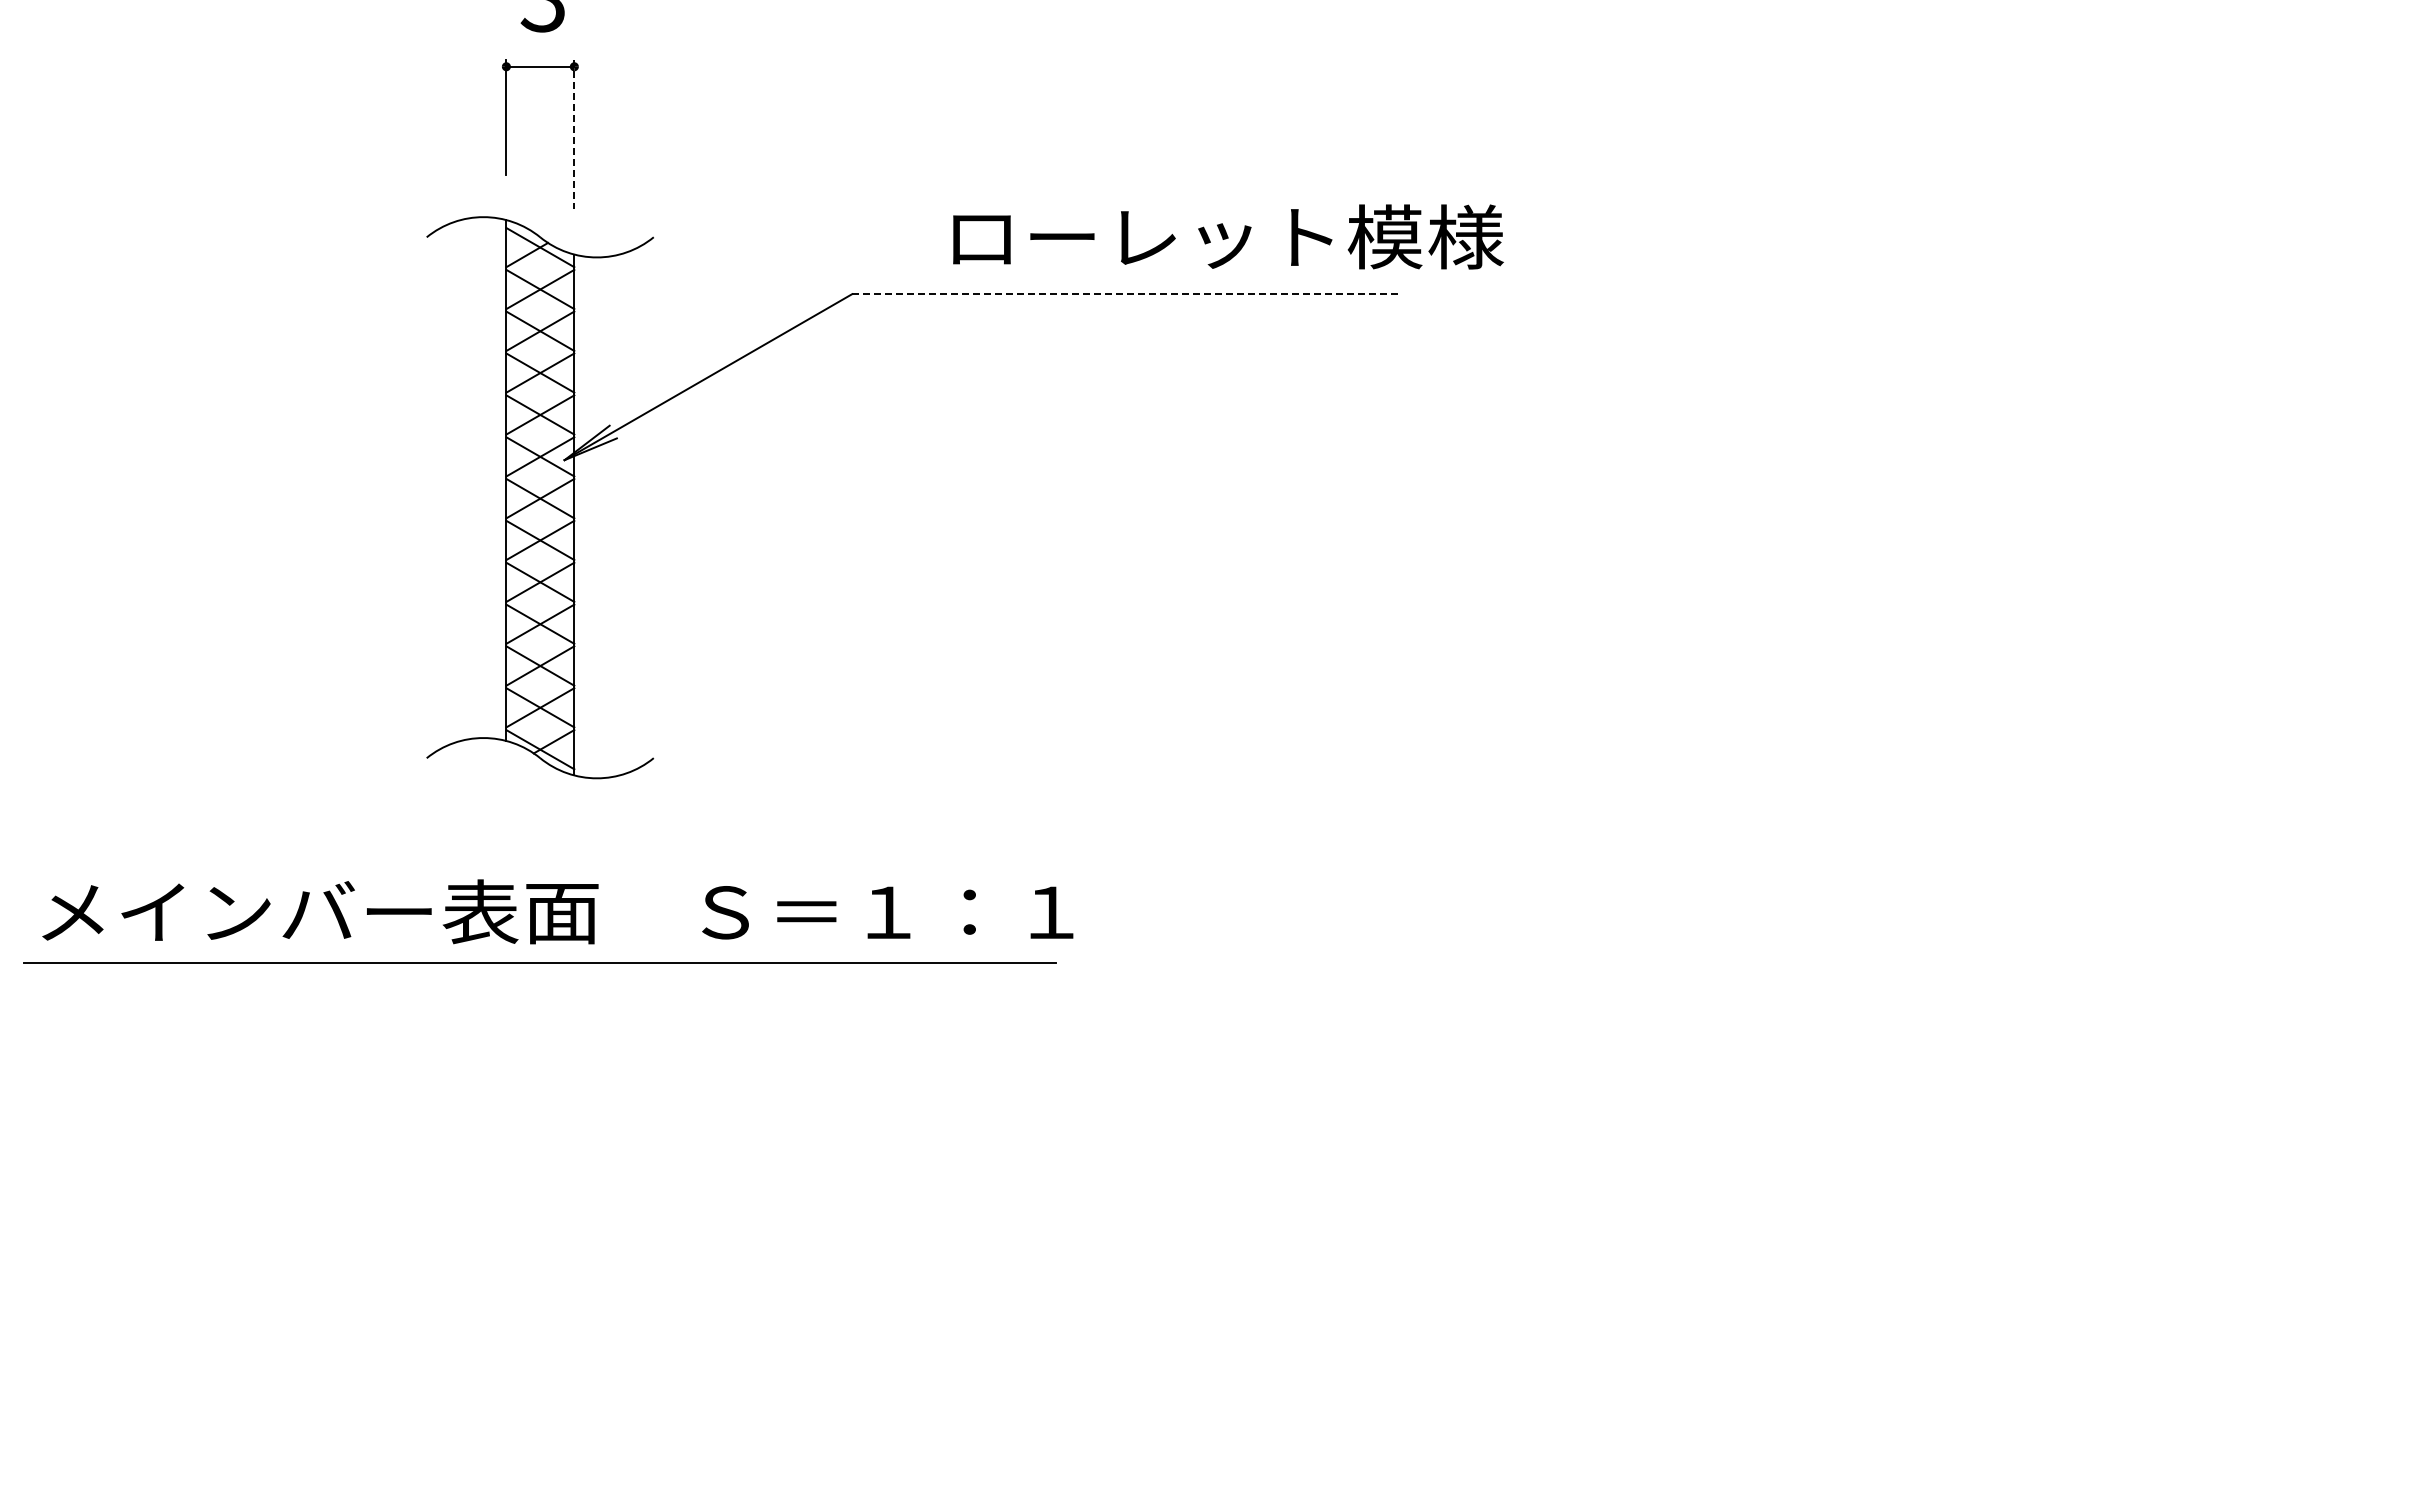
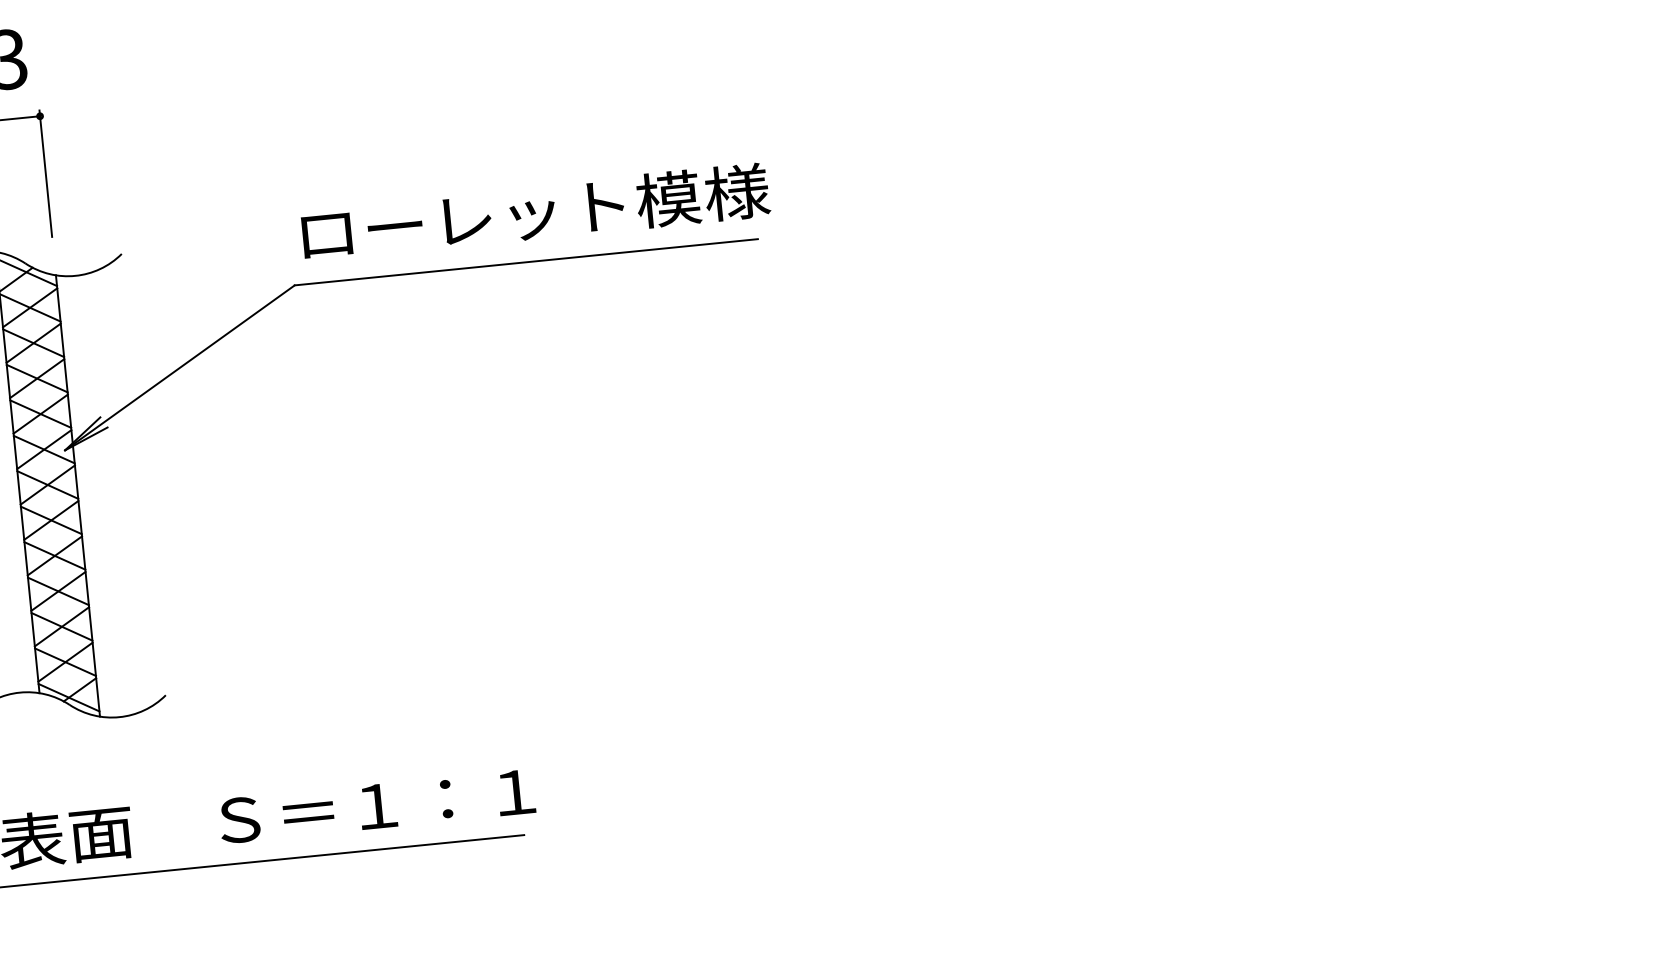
line: (574, 134) -> (45, 173), dashed -> solid
text: (1228, 236) -> (535, 212), moved
line: (1126, 294) -> (527, 262), dashed -> solid

